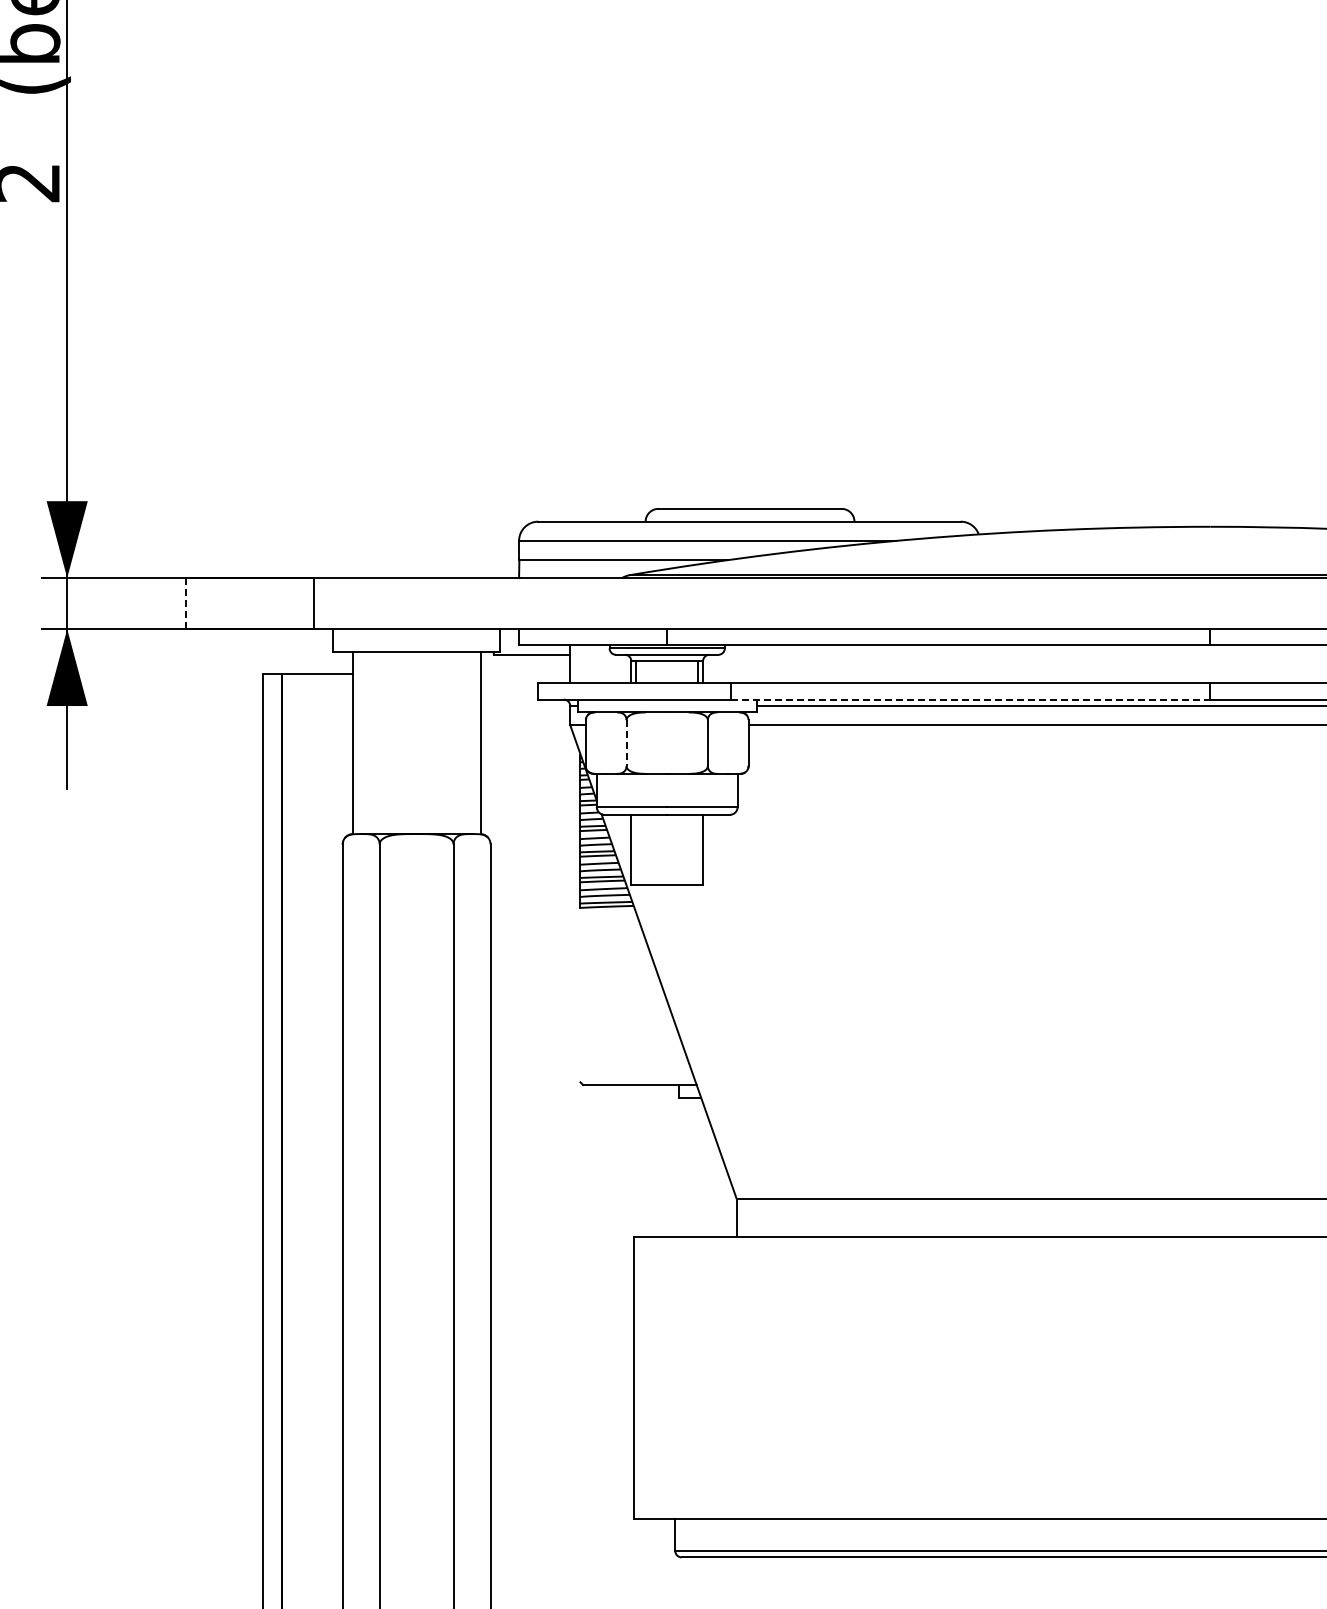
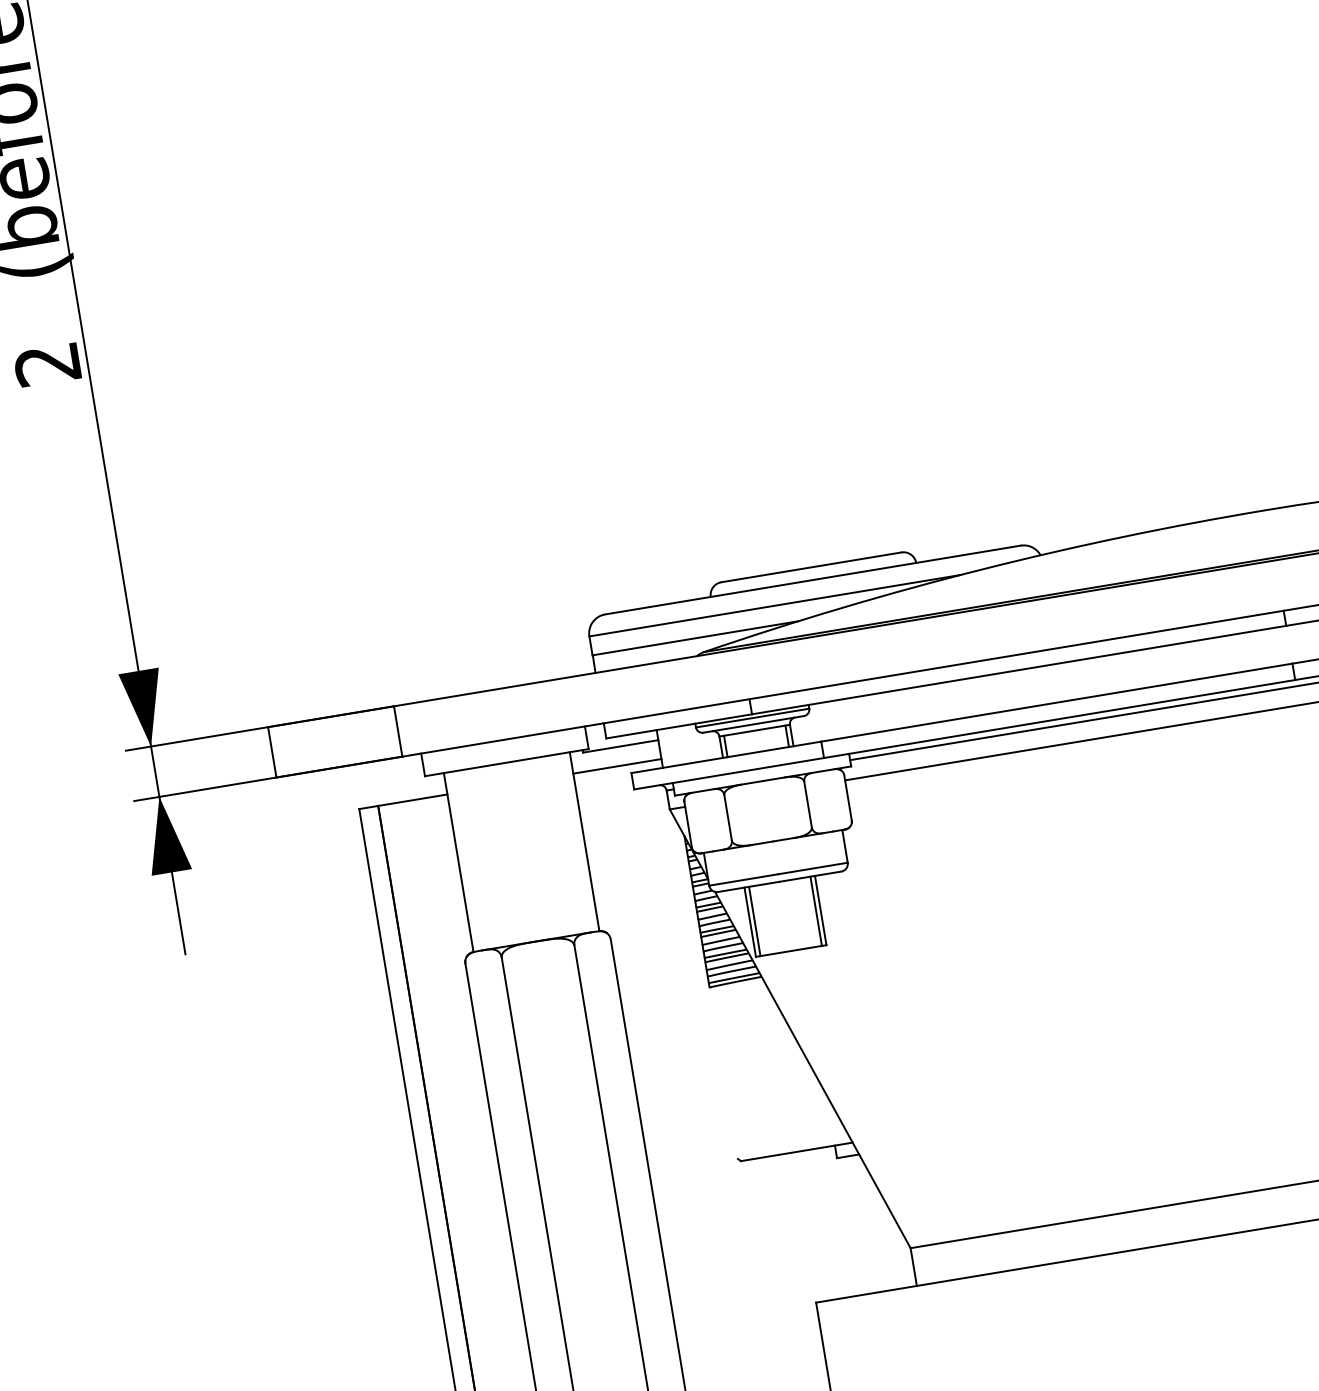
line: (186, 603) -> (272, 752), dashed -> solid
line: (525, 674) -> (617, 766), added
line: (970, 699) -> (1059, 718), dashed -> solid
line: (626, 743) -> (728, 818), dashed -> solid
line: (636, 849) -> (755, 920), added
line: (698, 849) -> (816, 910), added

